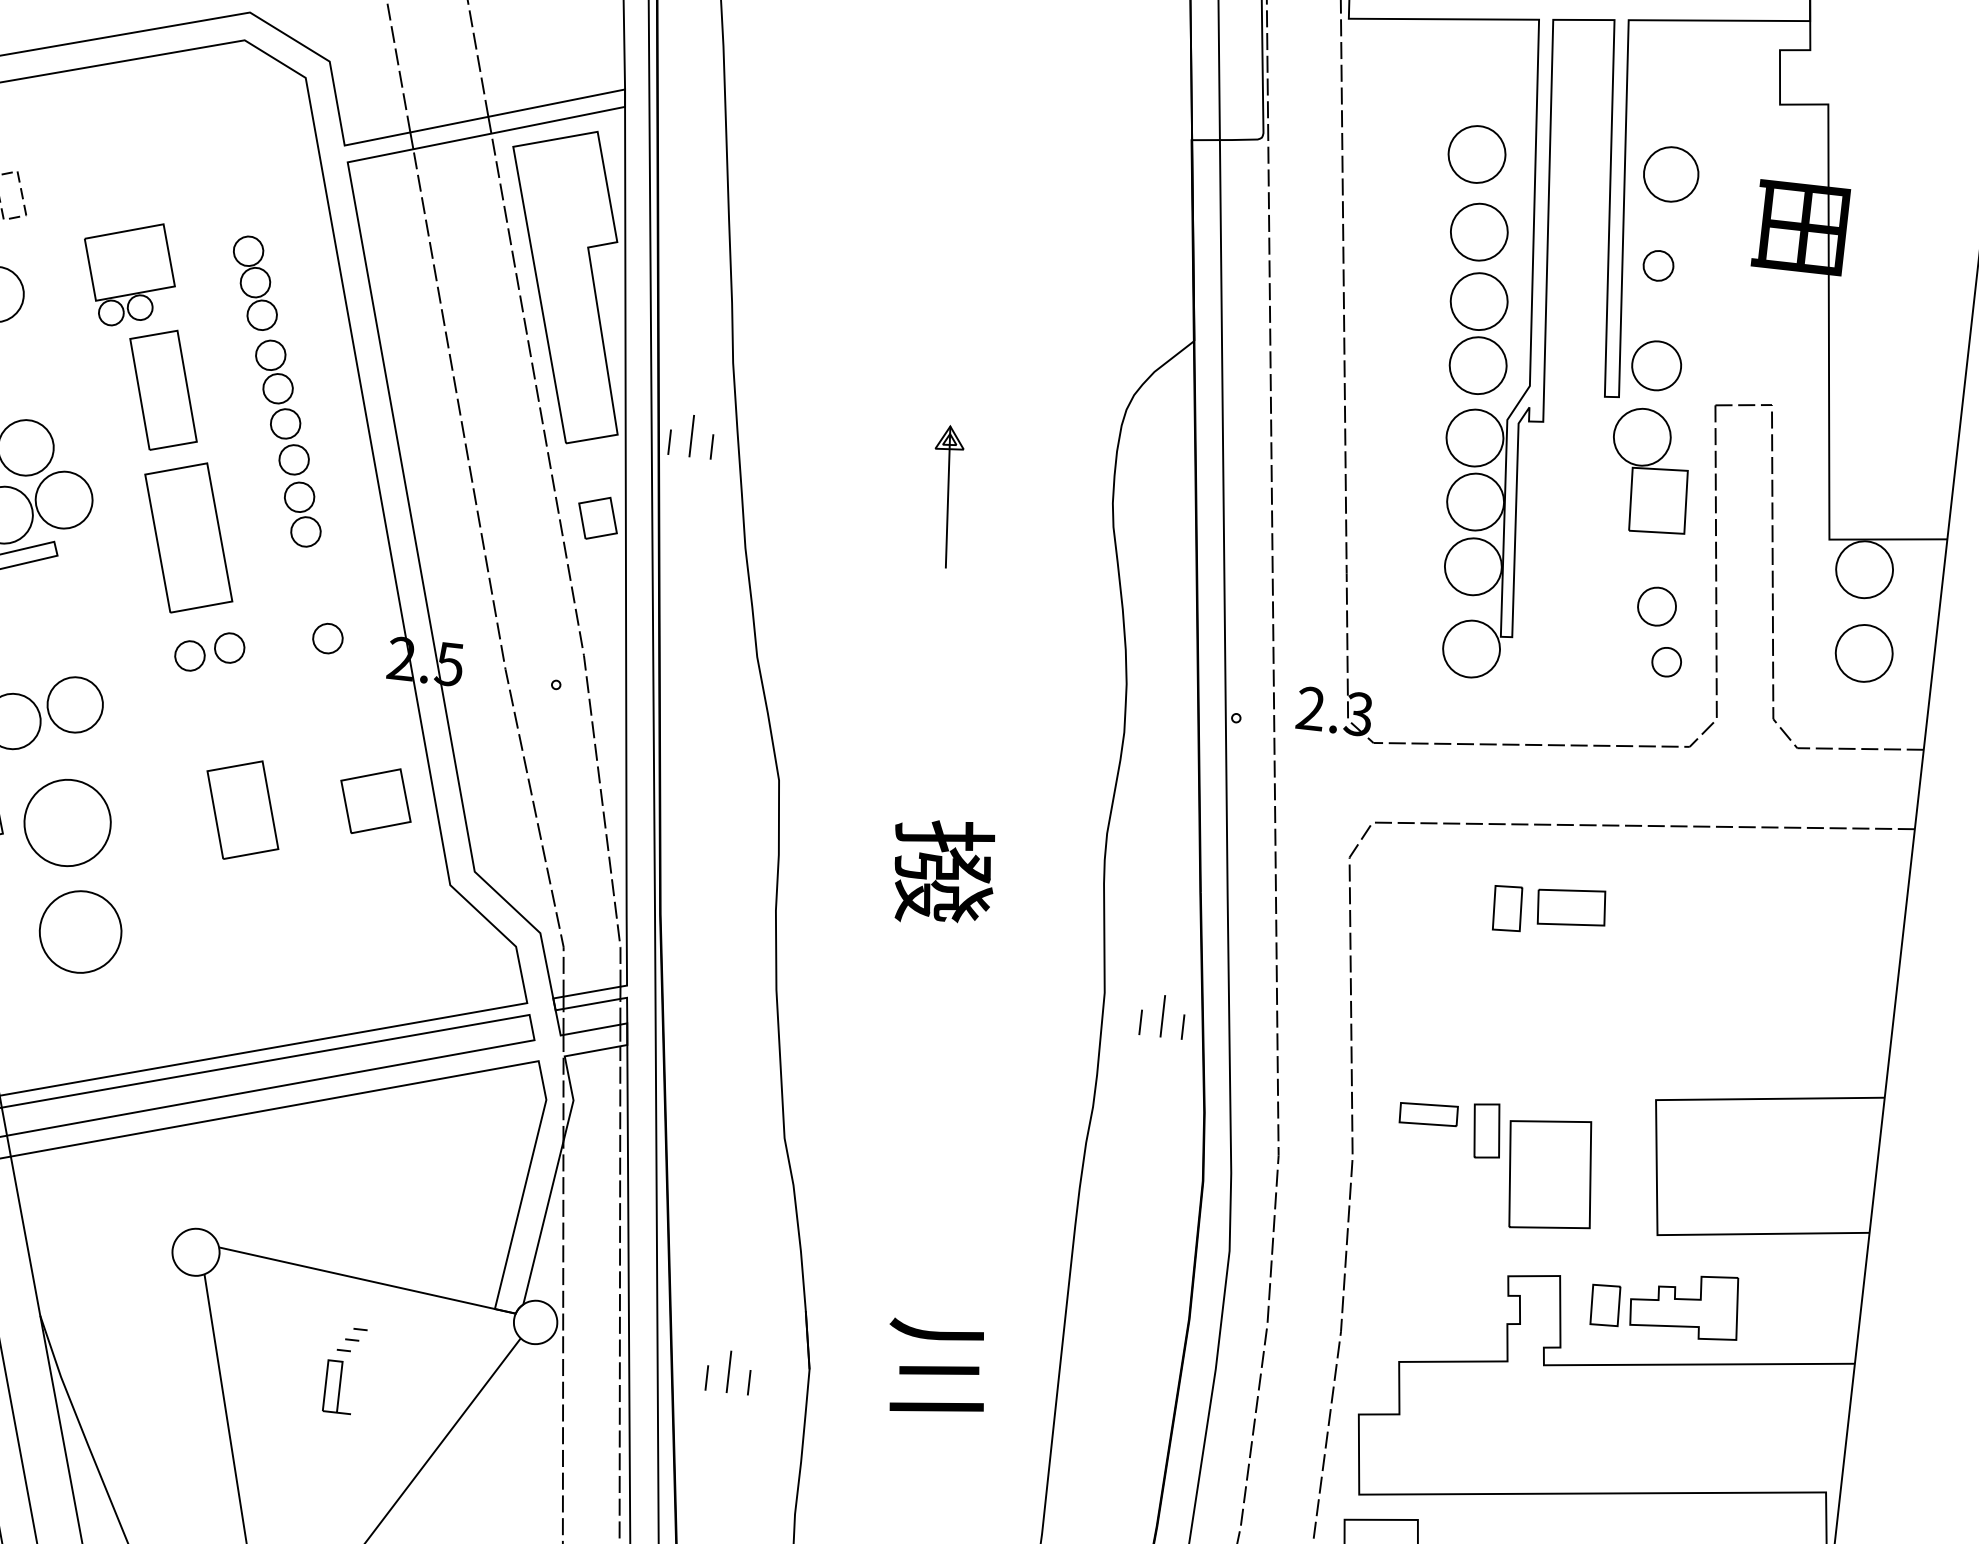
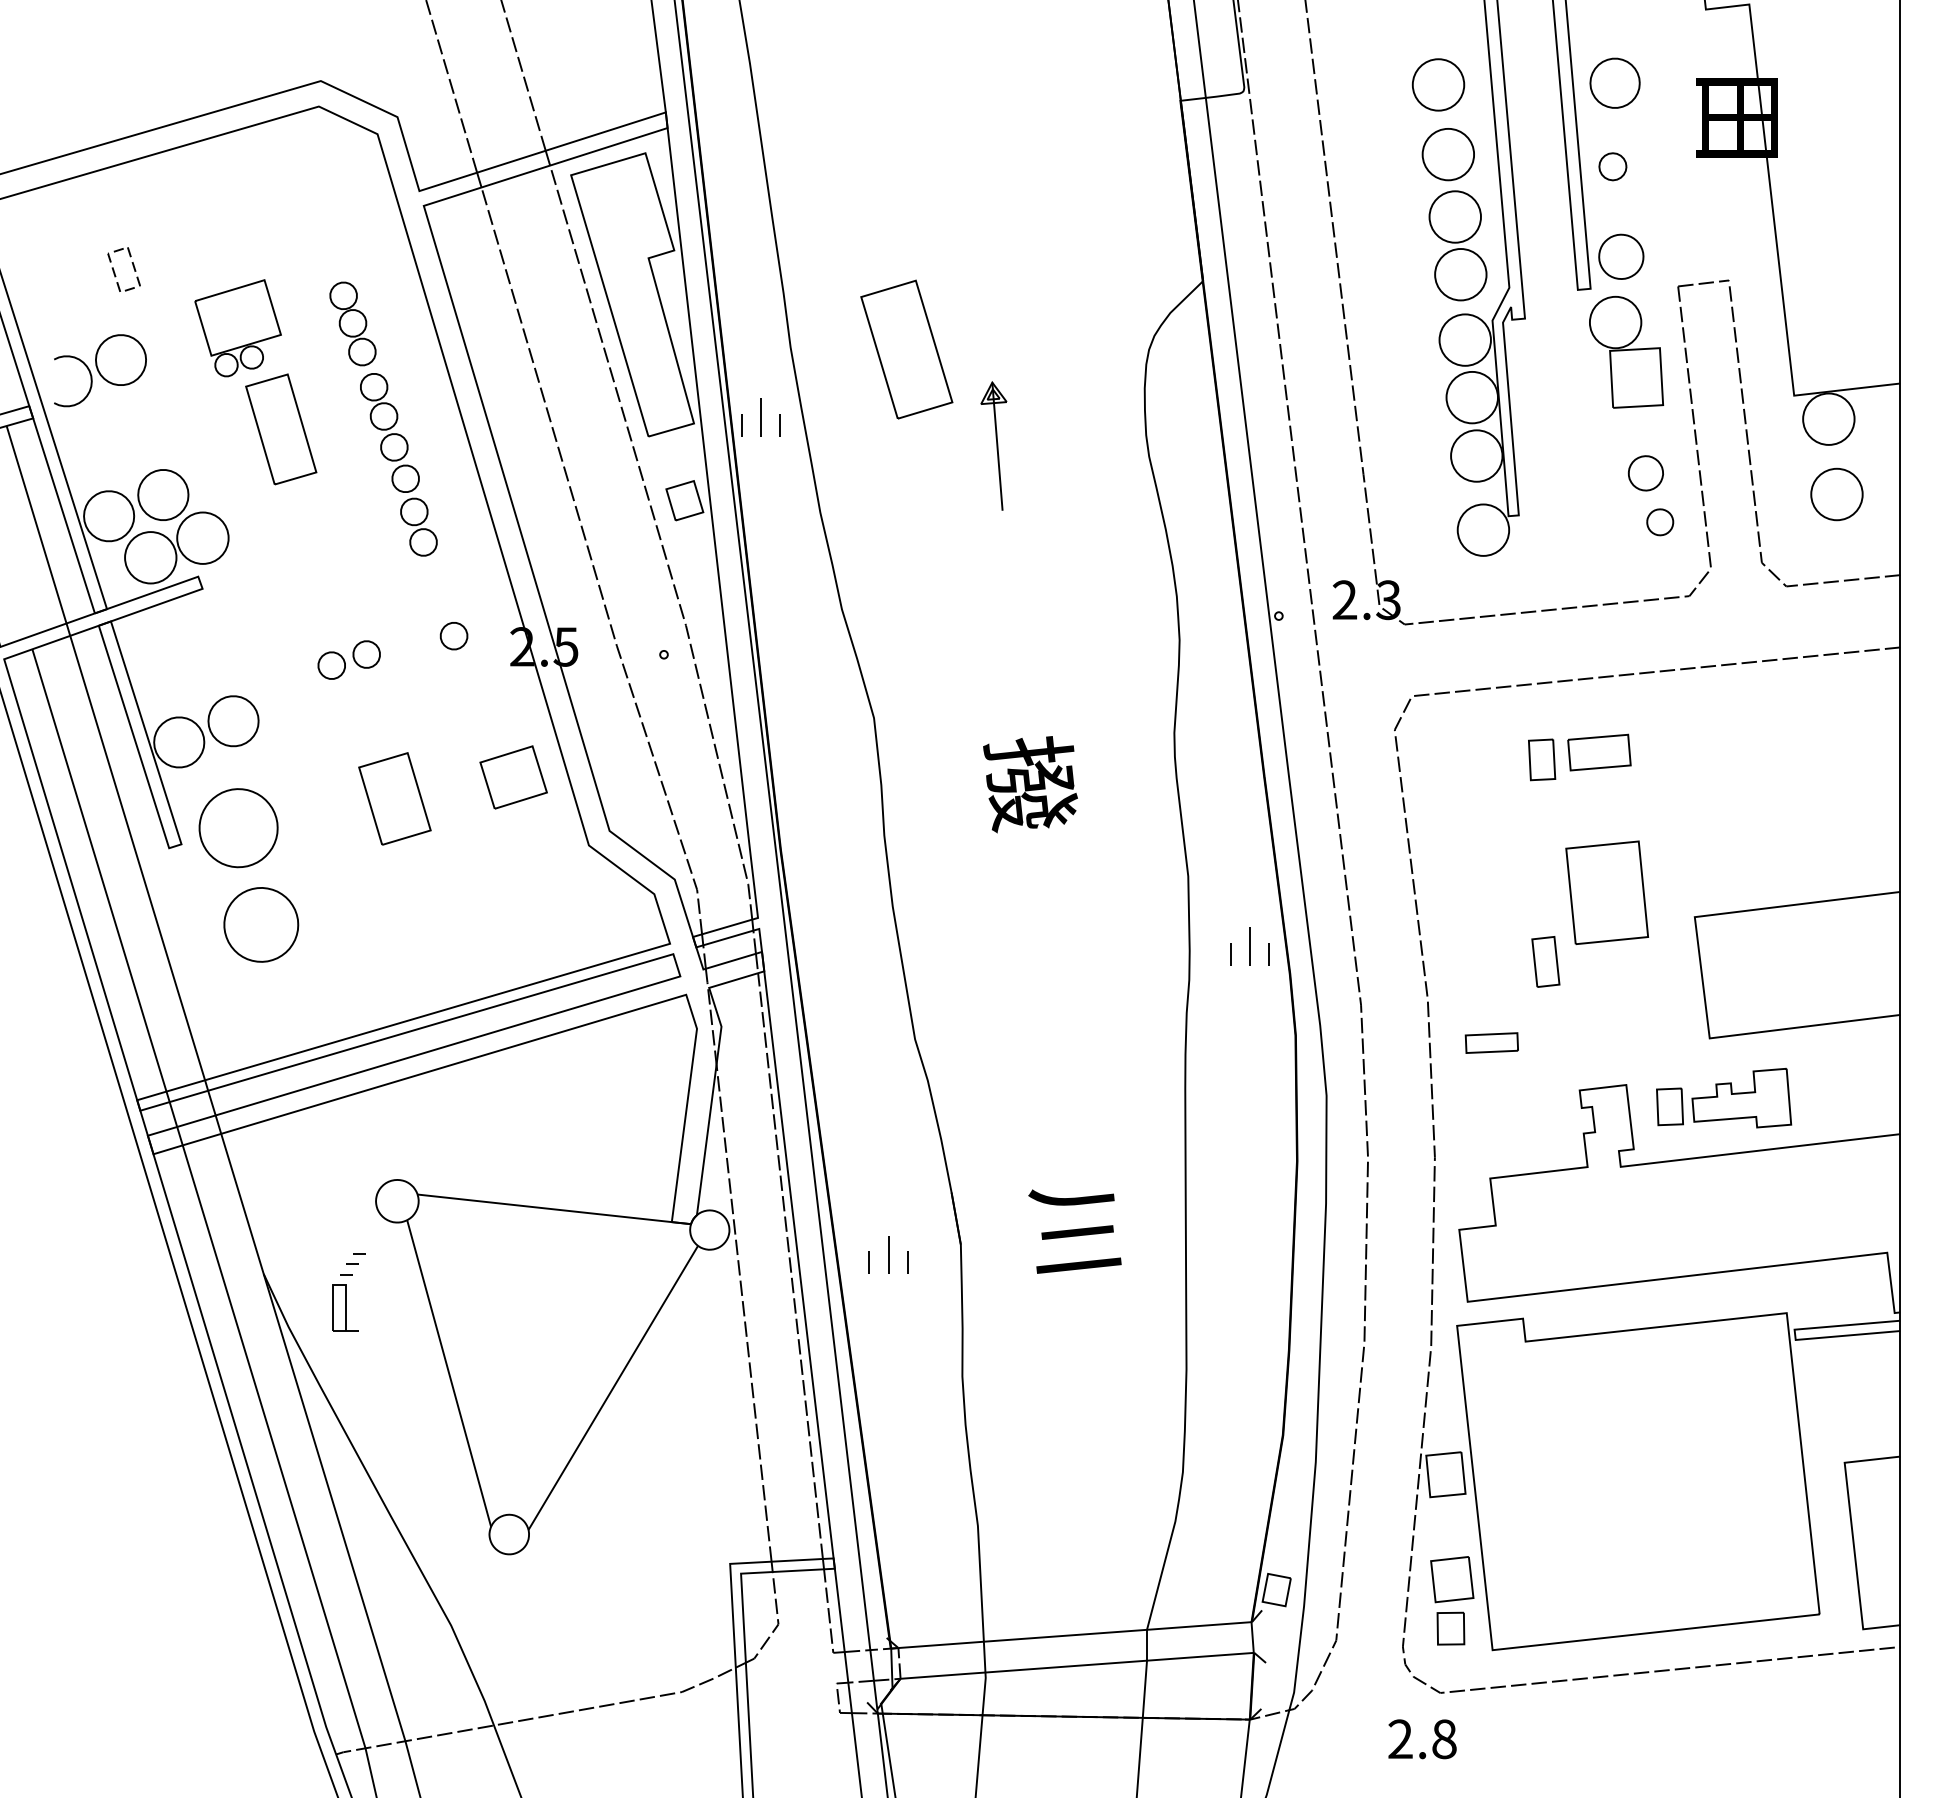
part: (188, 537) -> (906, 349), moved
part: (1162, 1016) -> (1249, 946), moved
part: (1428, 1113) -> (1491, 1042), moved
part: (1550, 1174) -> (1607, 892), moved
part: (344, 1370) -> (348, 1292), moved

